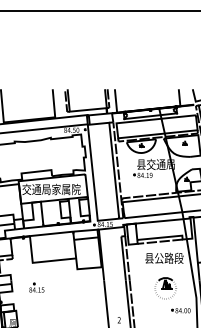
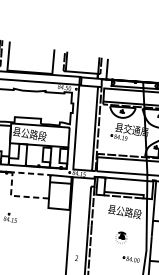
text: (51, 189) -> (38, 135), 交通局家属院 -> 县公路段
line: (31, 248) -> (12, 183), solid -> dashed
part: (165, 288) -> (121, 237), size x0.6

